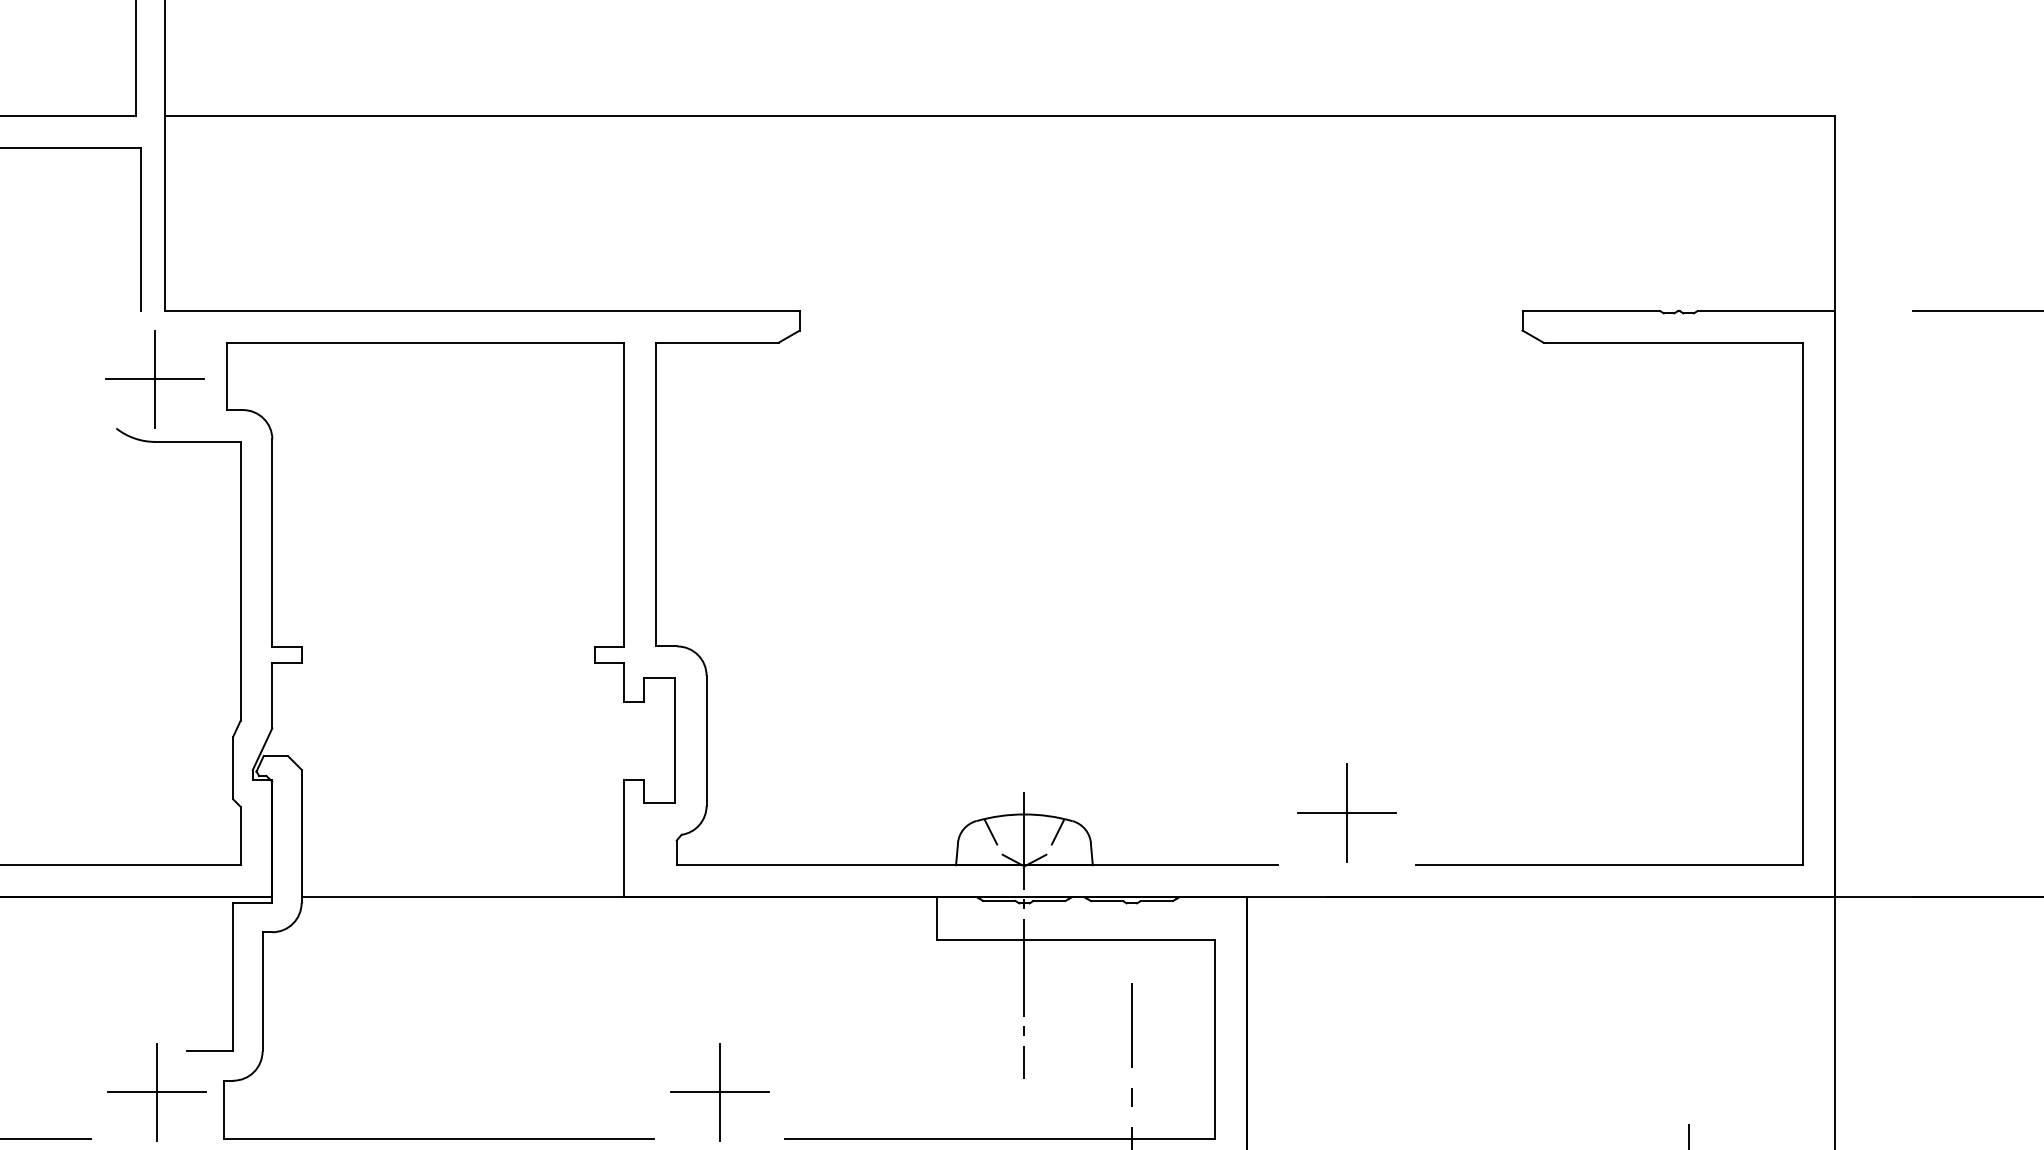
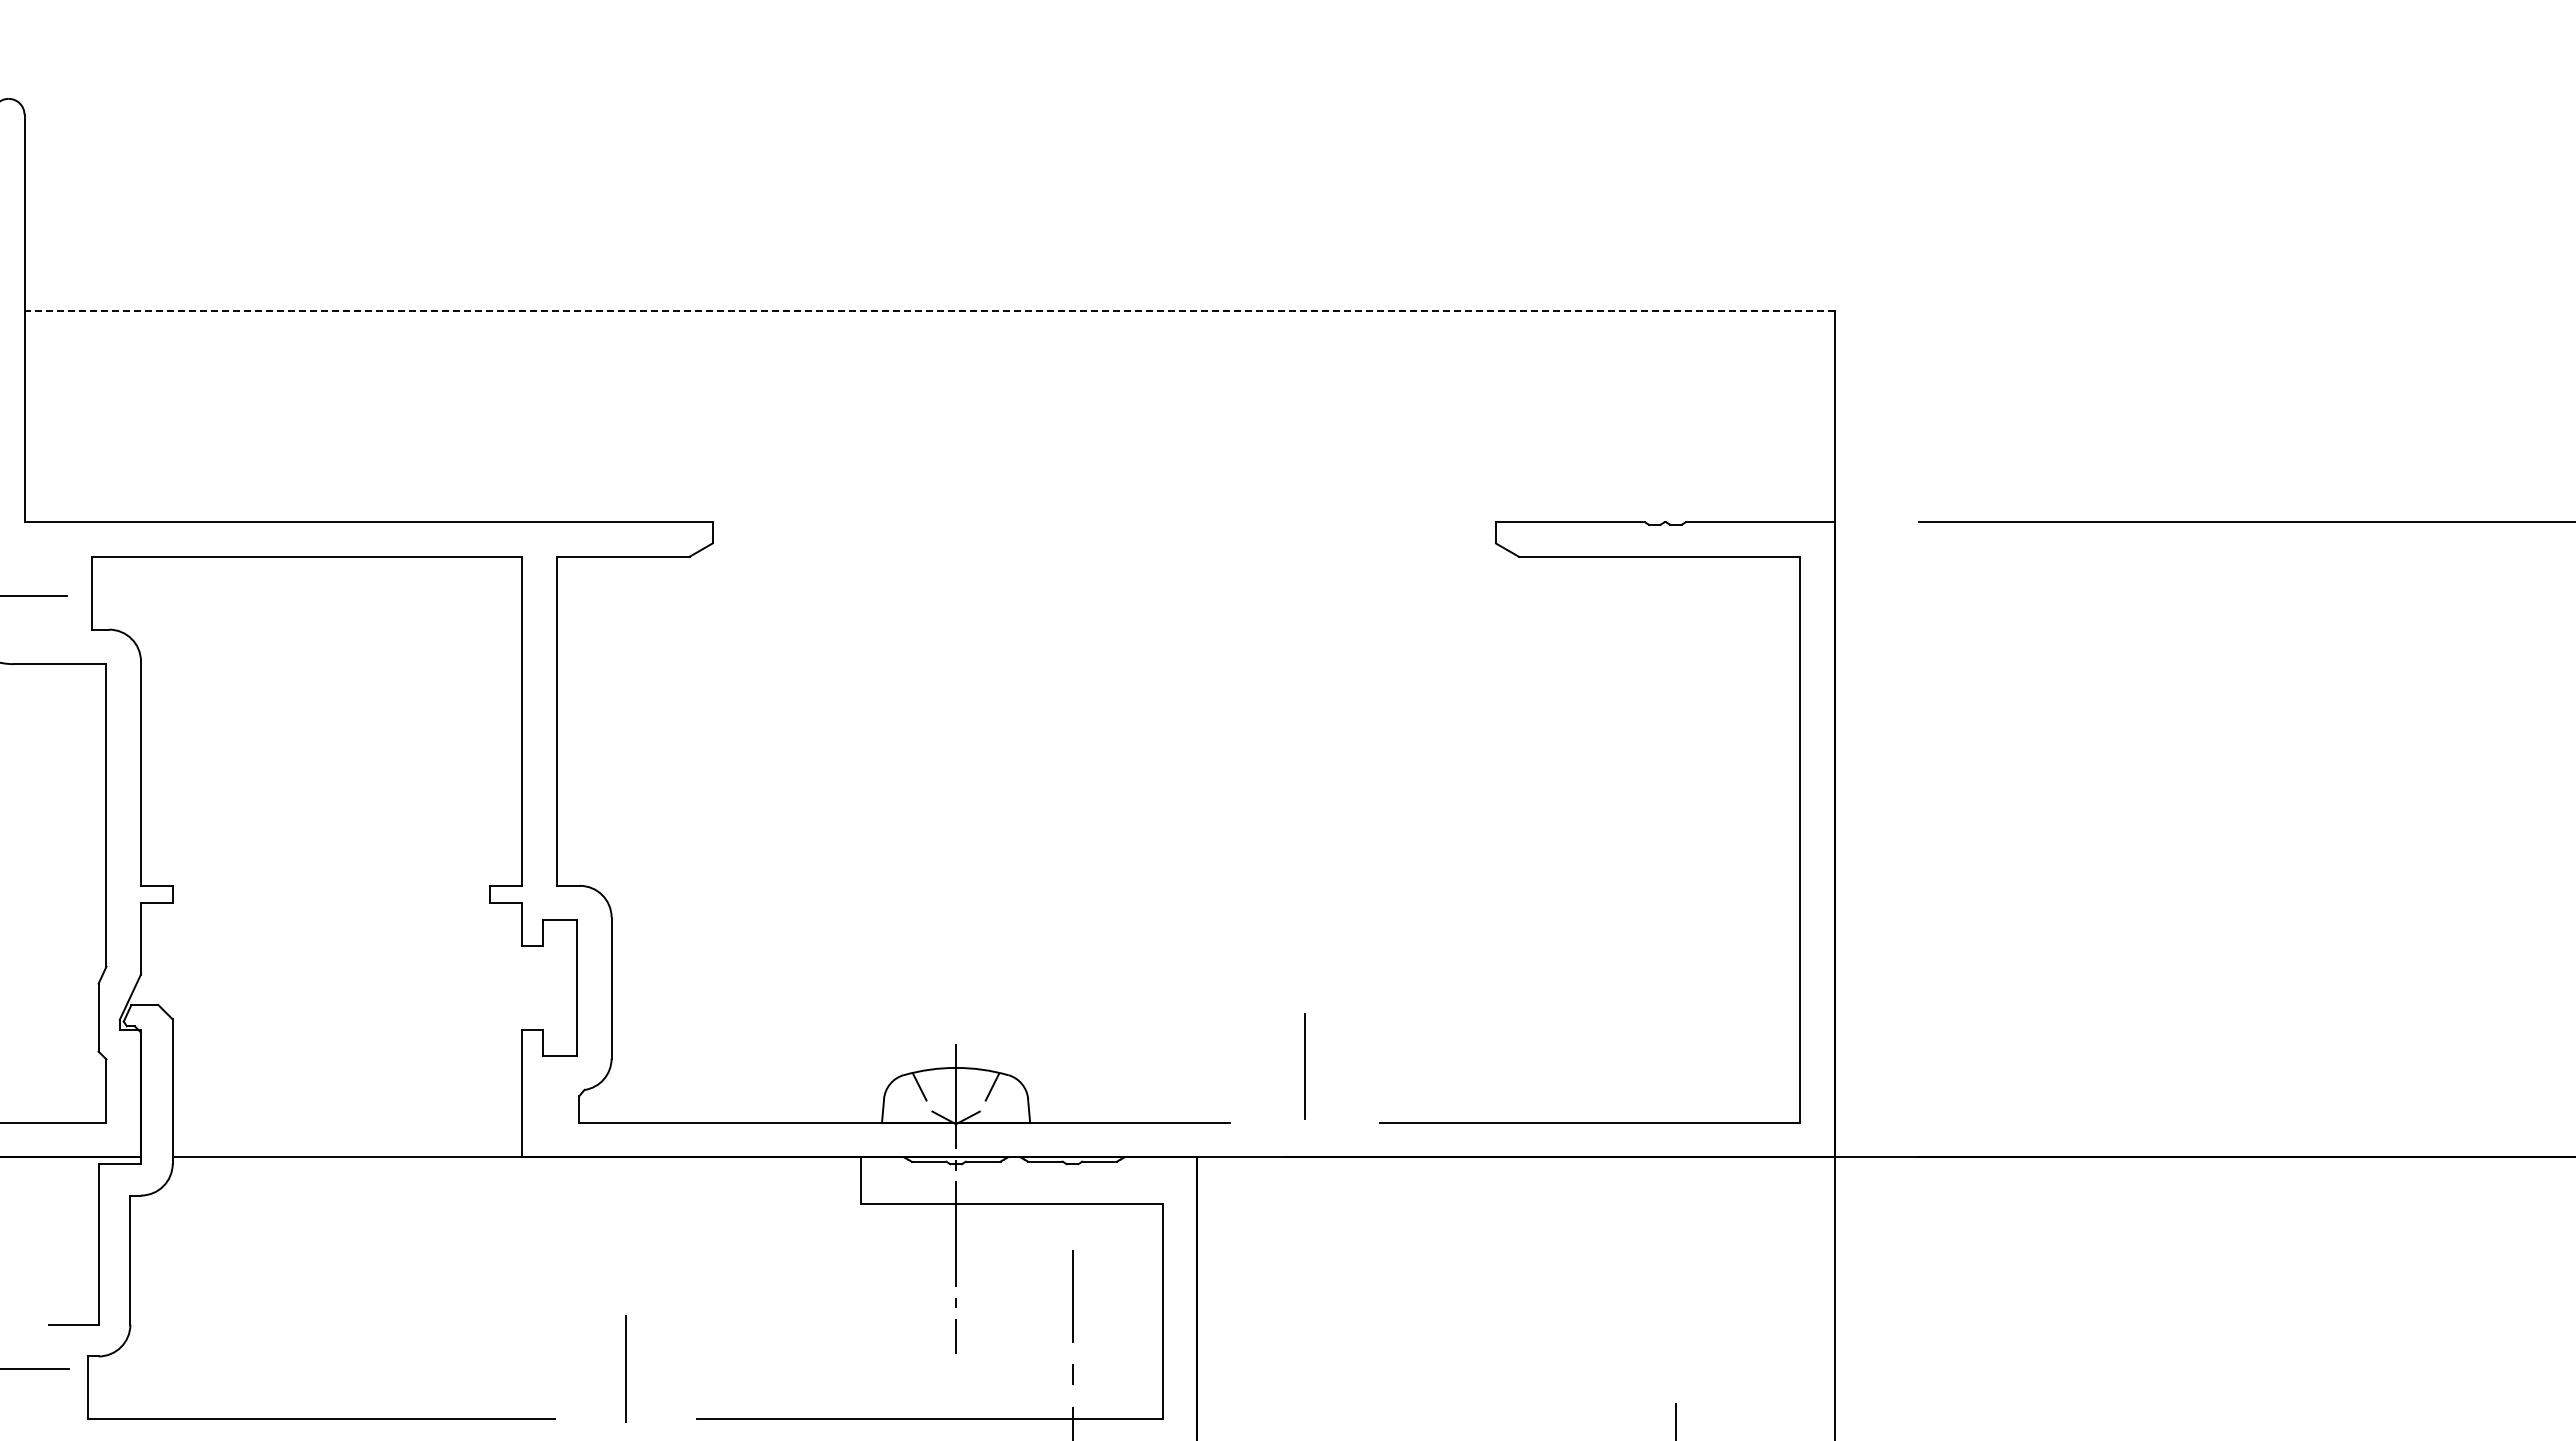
line: (999, 115) -> (929, 310), solid -> dashed
line: (154, 379) -> (13, 596), removed
line: (1346, 813) -> (1305, 1066), removed
line: (157, 1092) -> (16, 1369), removed
line: (719, 1092) -> (625, 1369), removed

